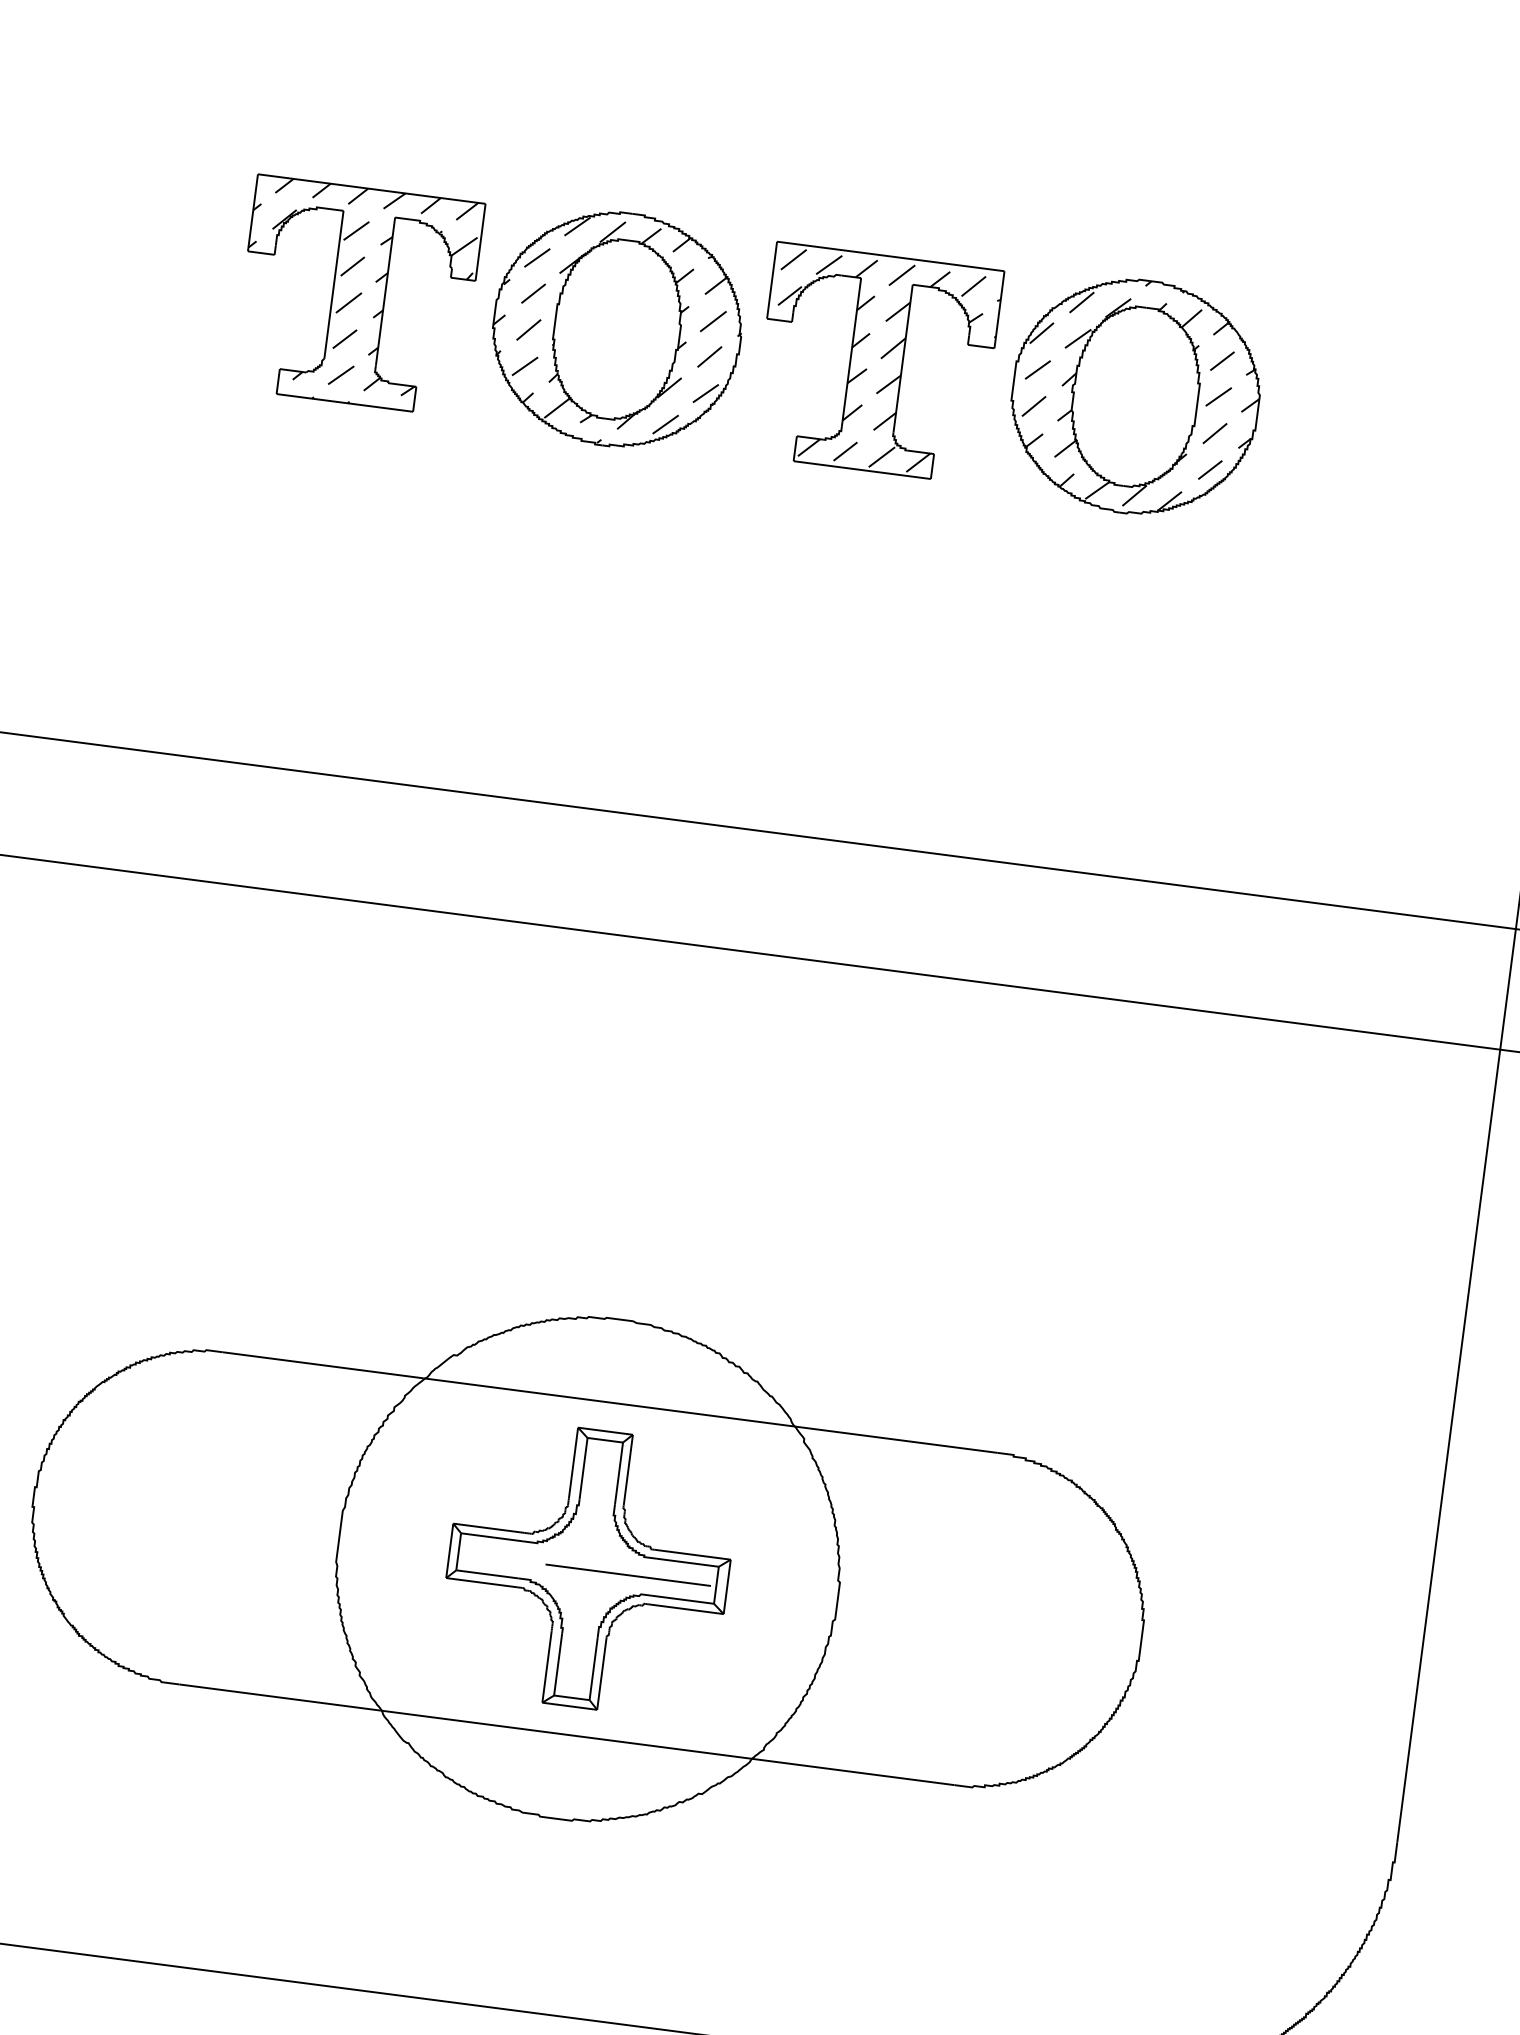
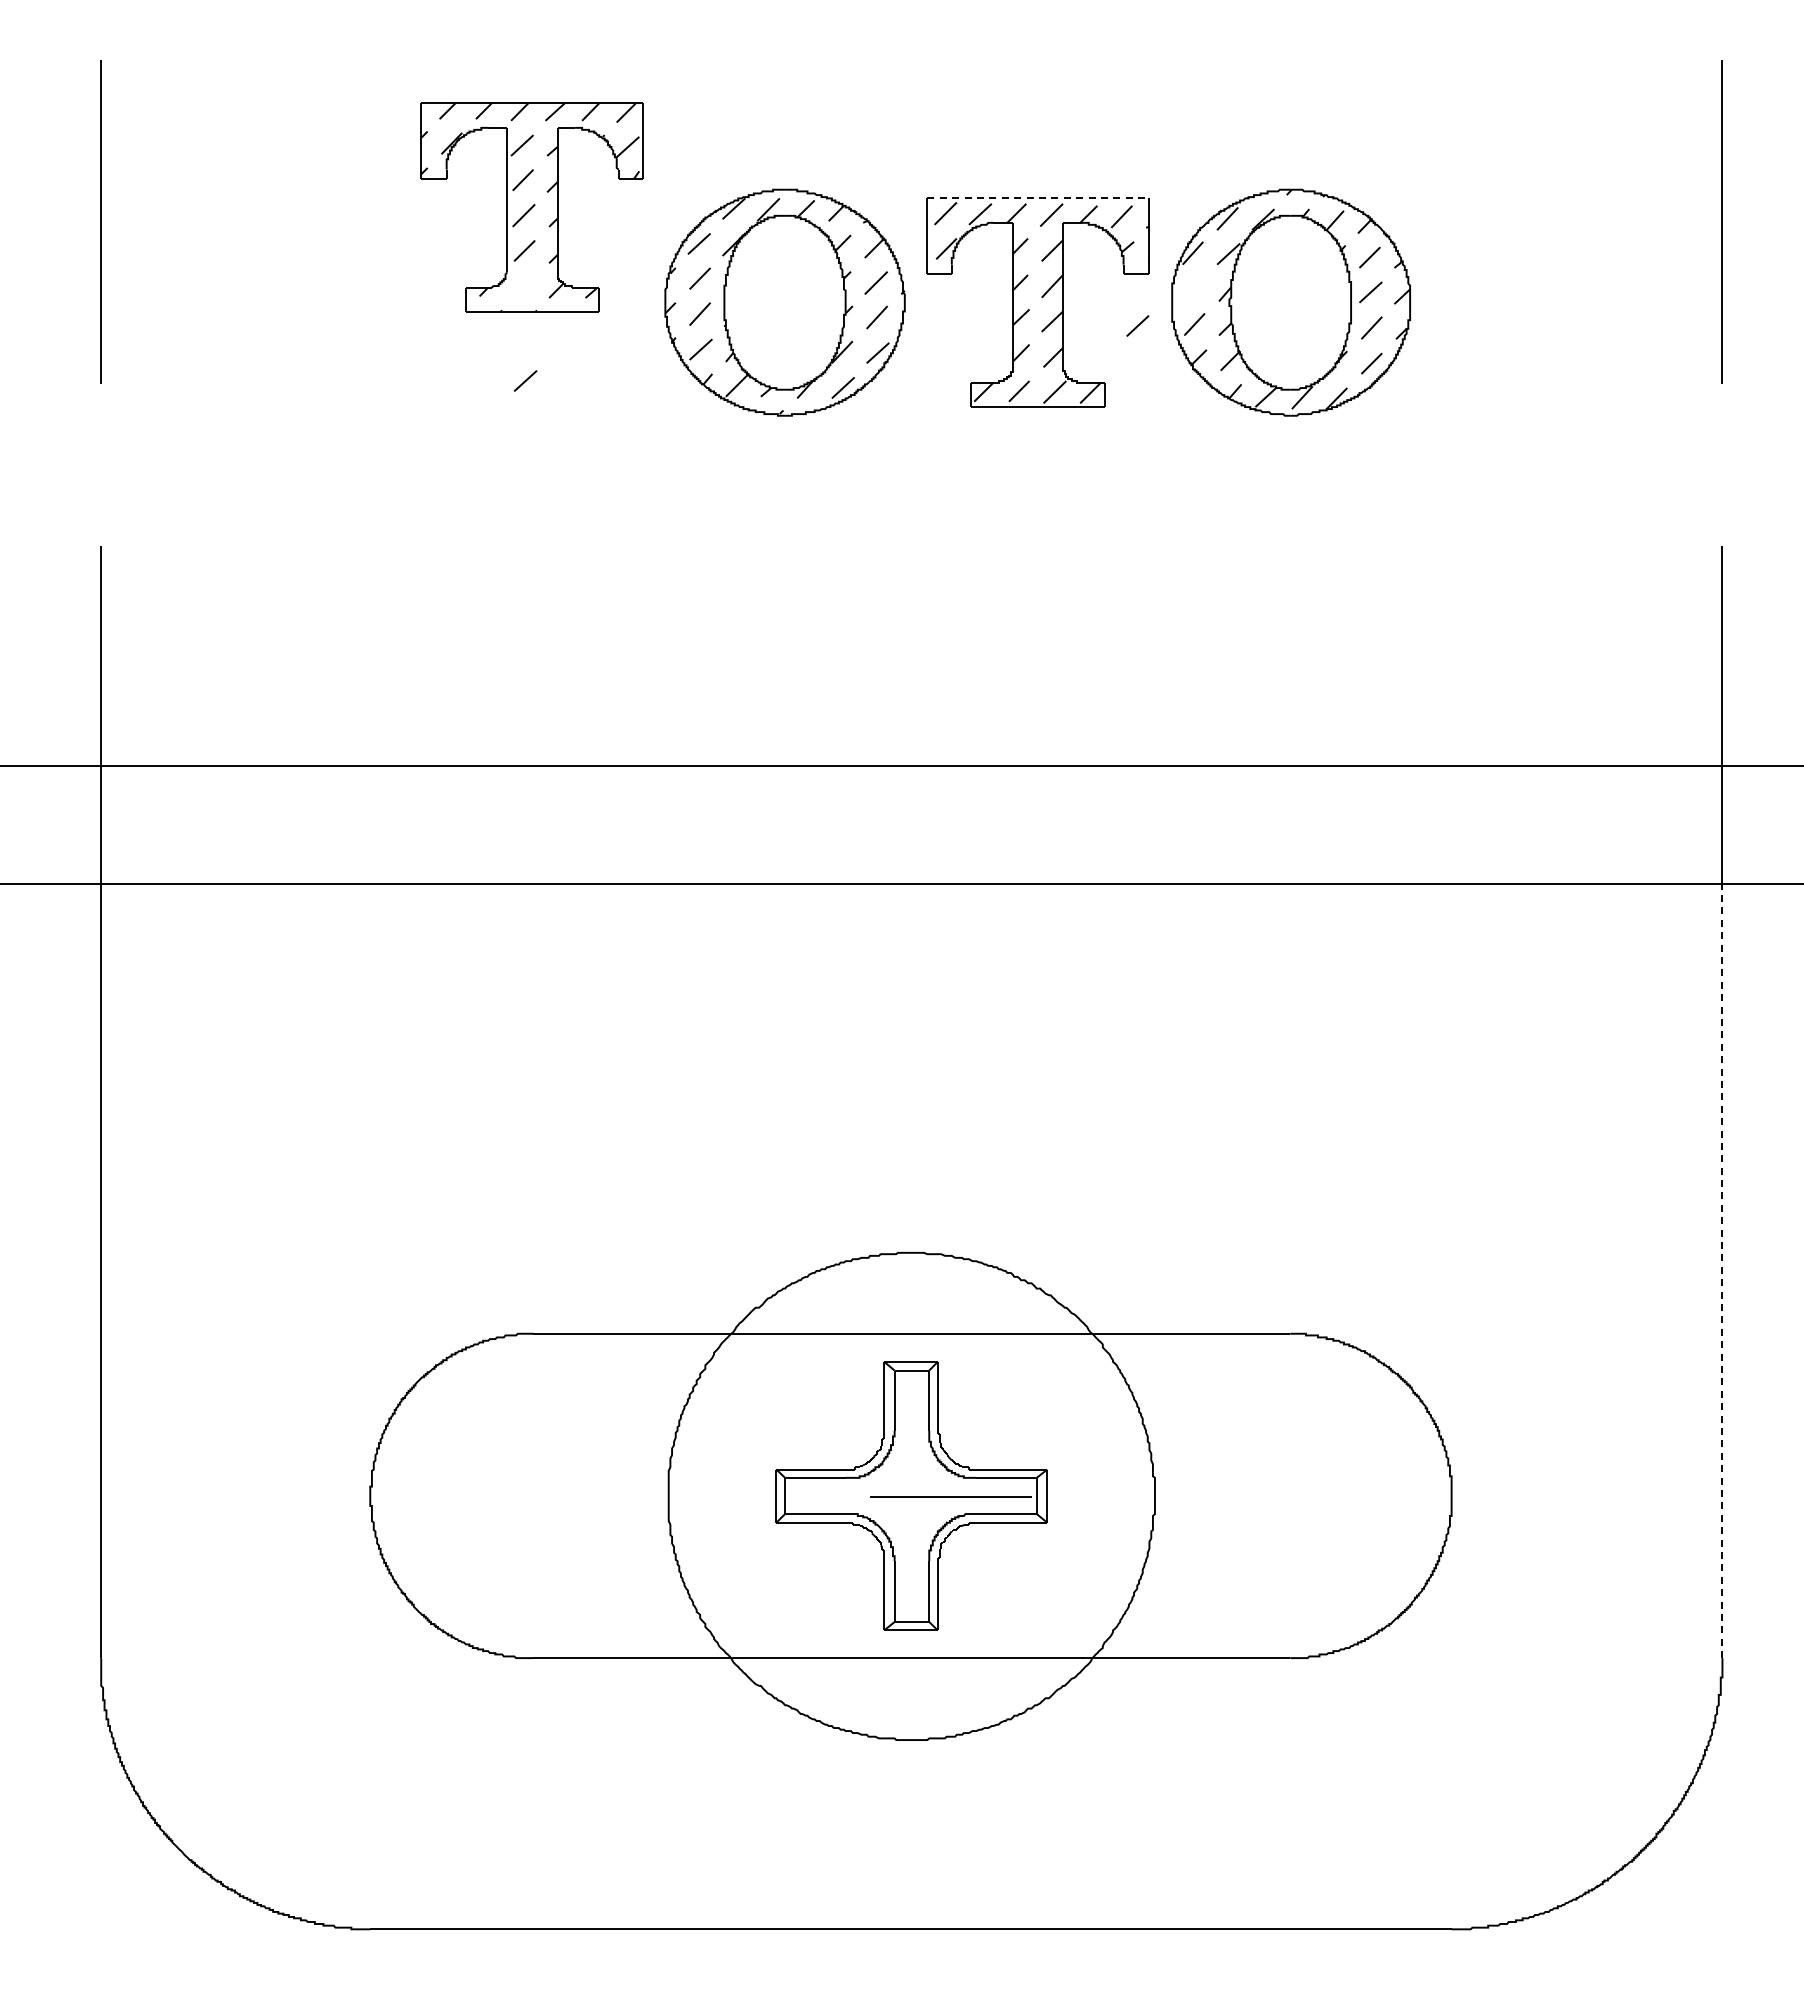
line: (890, 256) -> (1038, 198), solid -> dashed
part: (357, 295) -> (531, 207), moved
line: (1037, 369) -> (1137, 325), moved
line: (1448, 1445) -> (1722, 1270), solid -> dashed

